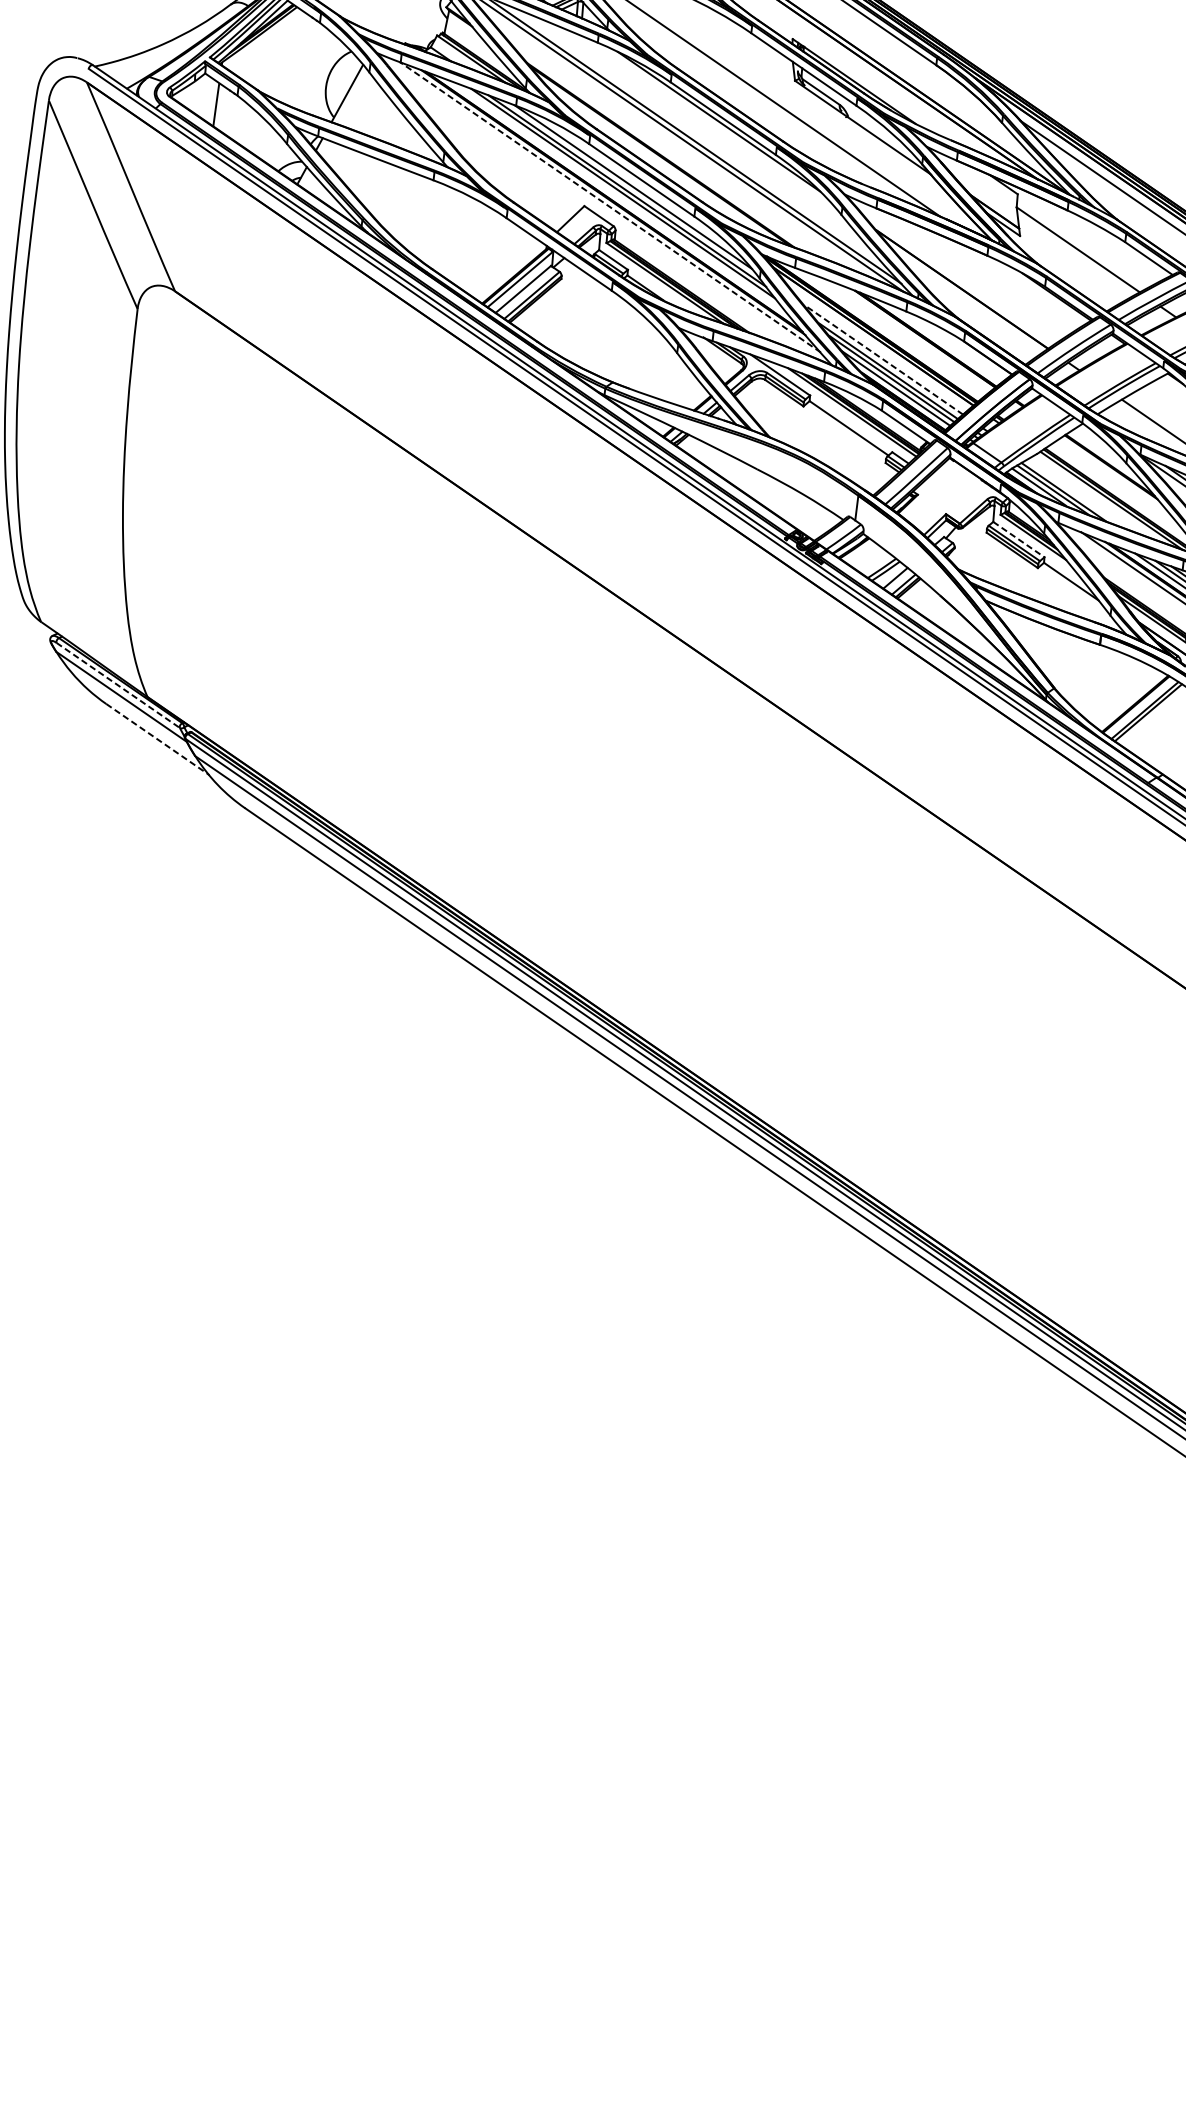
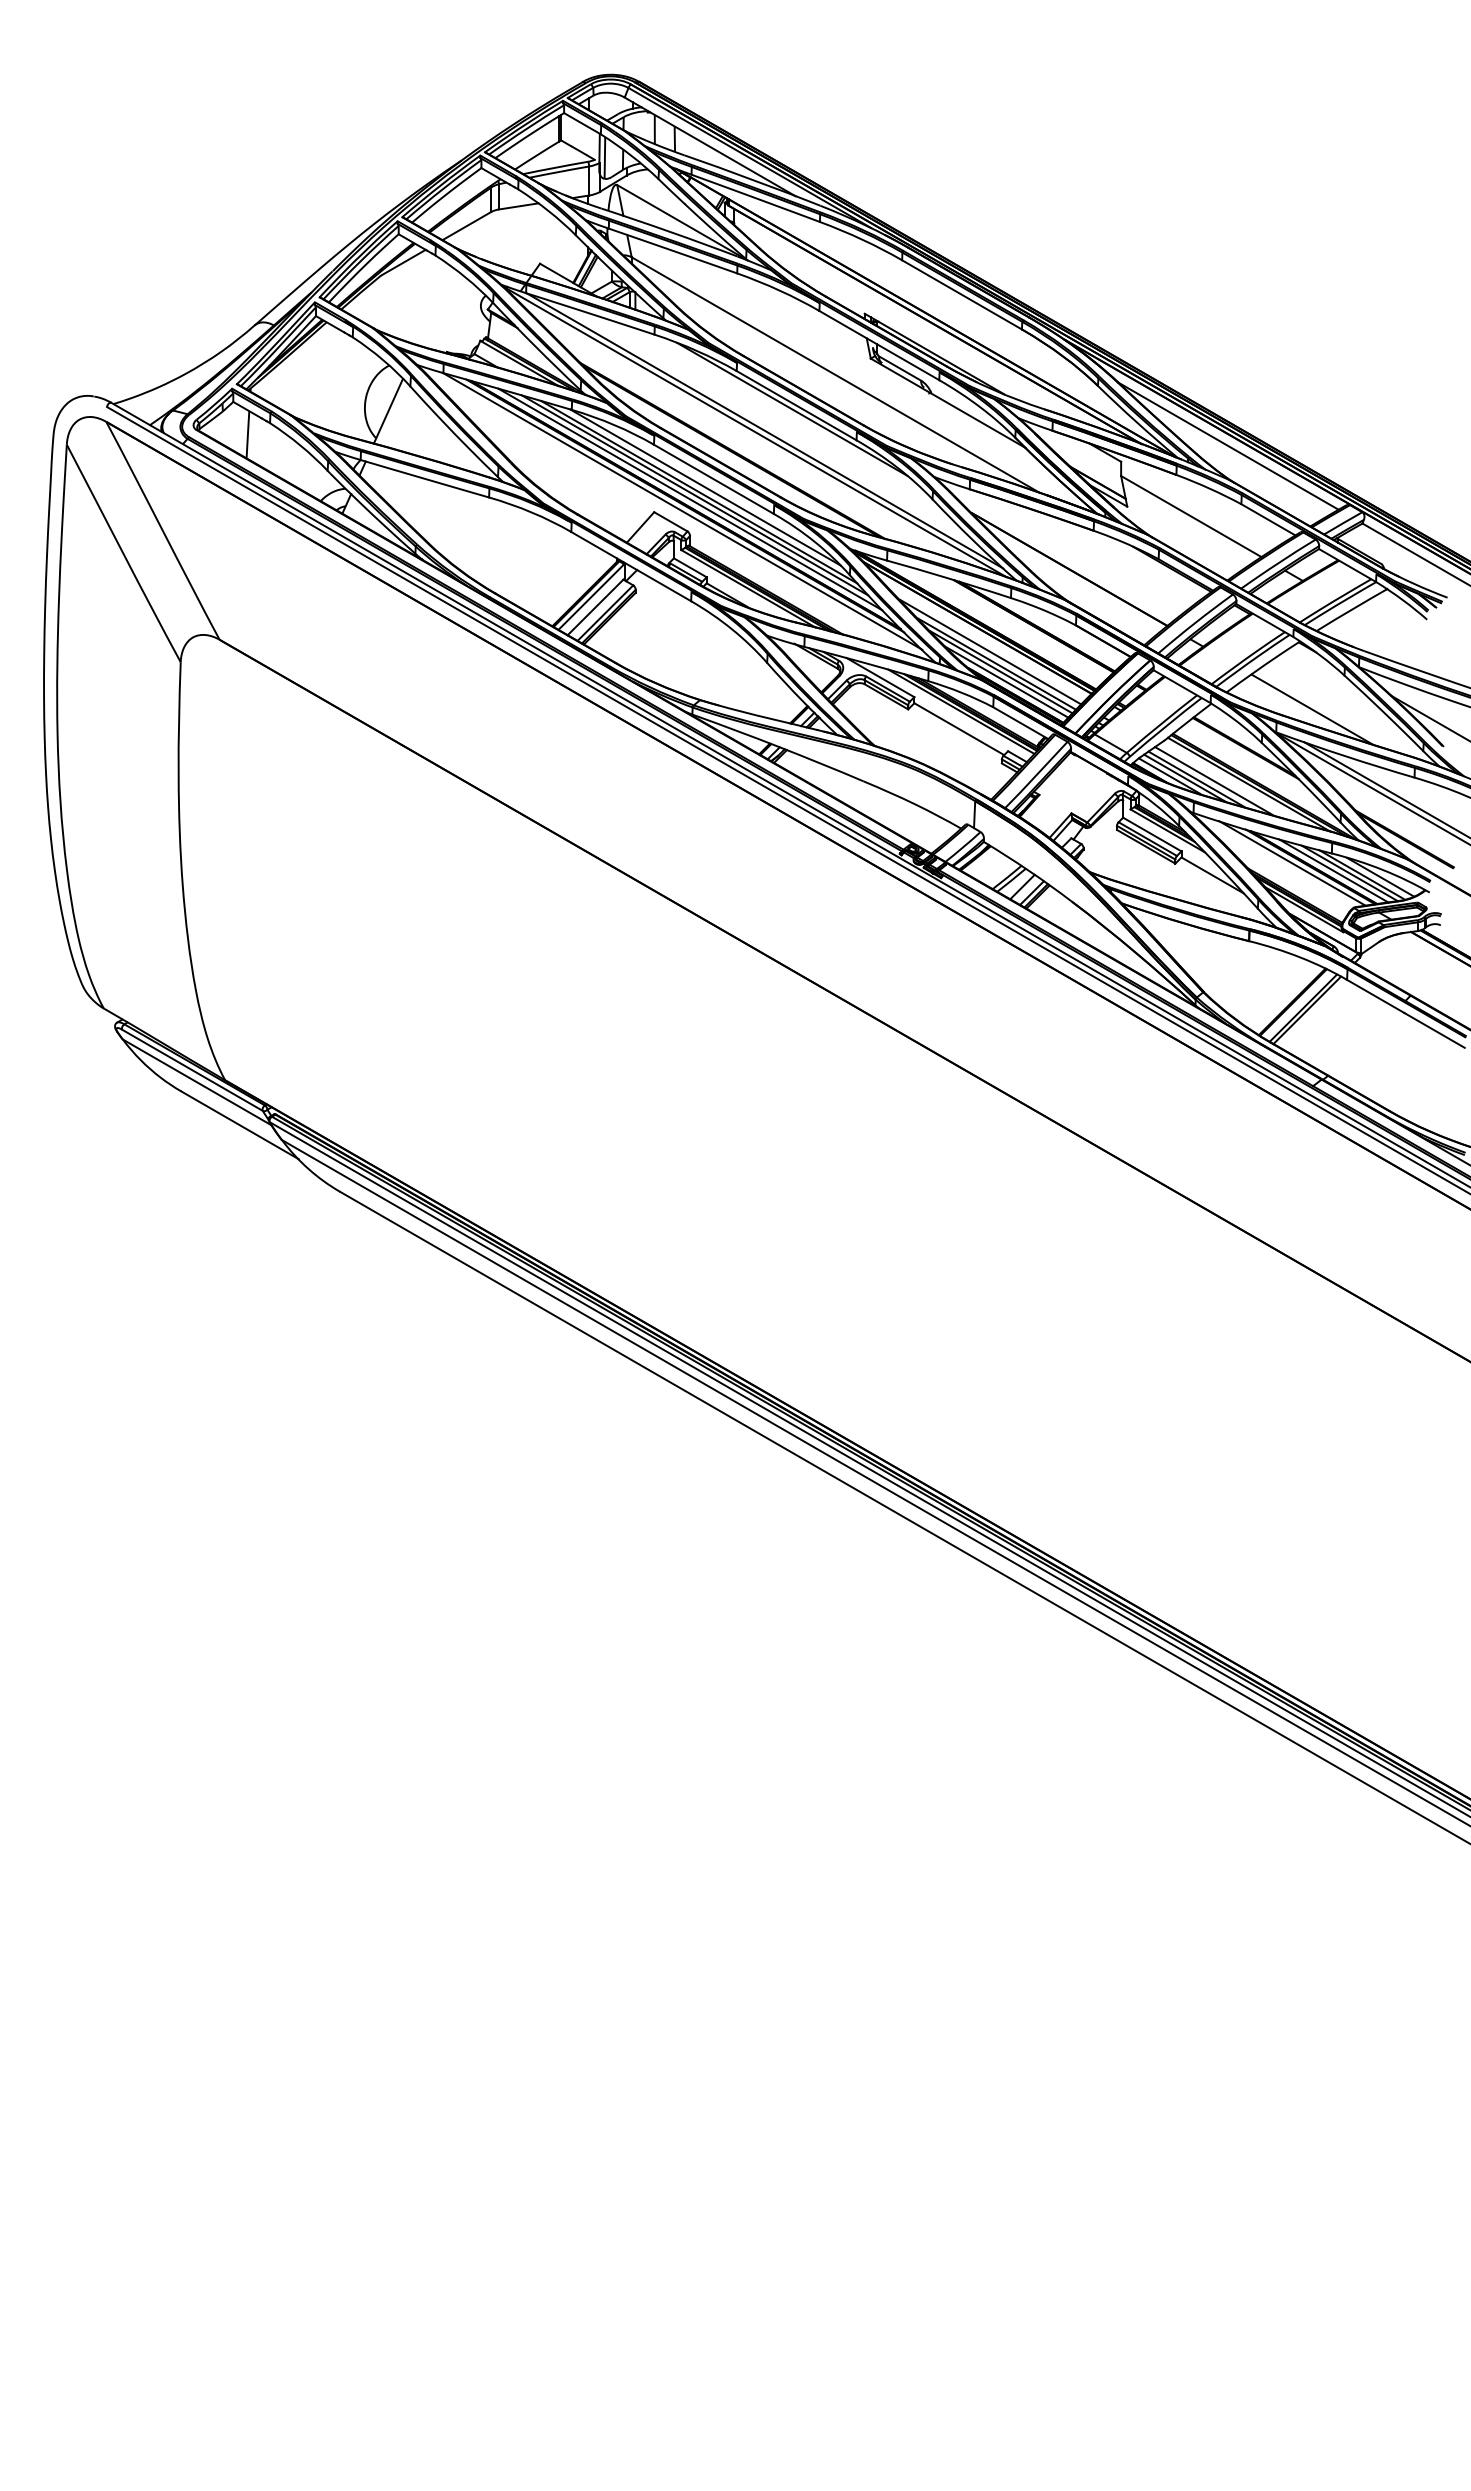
line: (618, 197) -> (690, 499), added
line: (610, 207) -> (682, 511), dashed -> solid
line: (883, 360) -> (990, 652), dashed -> solid
line: (1079, 495) -> (1213, 781), added
line: (1019, 539) -> (1152, 834), dashed -> solid
line: (118, 685) -> (192, 1070), dashed -> solid
line: (158, 739) -> (240, 1125), dashed -> solid

